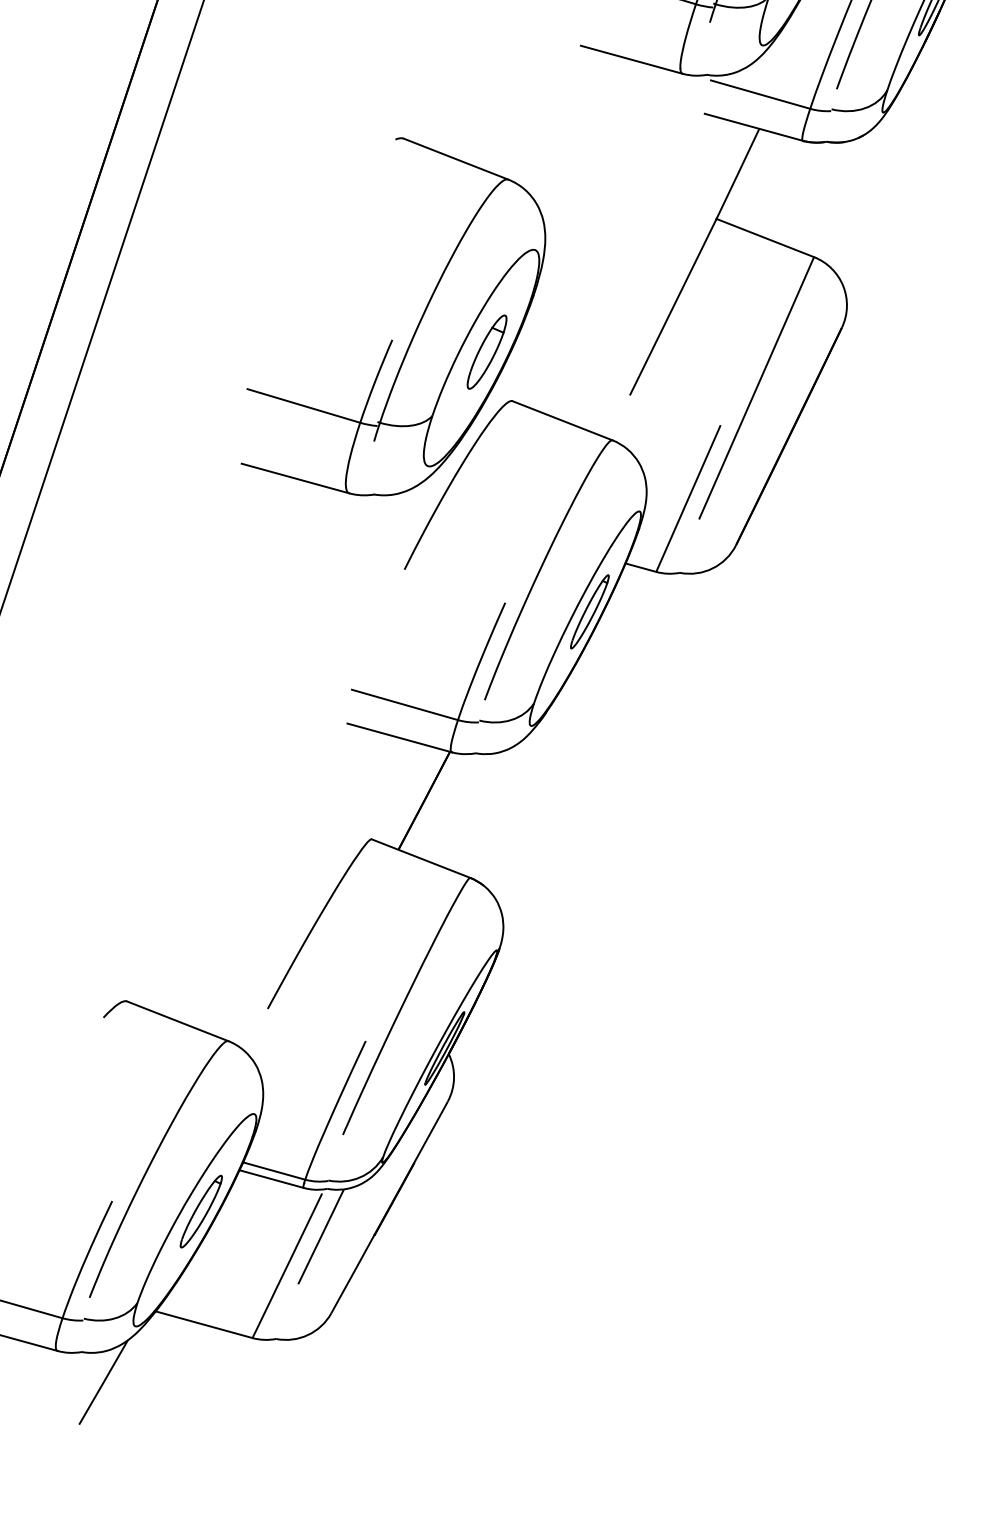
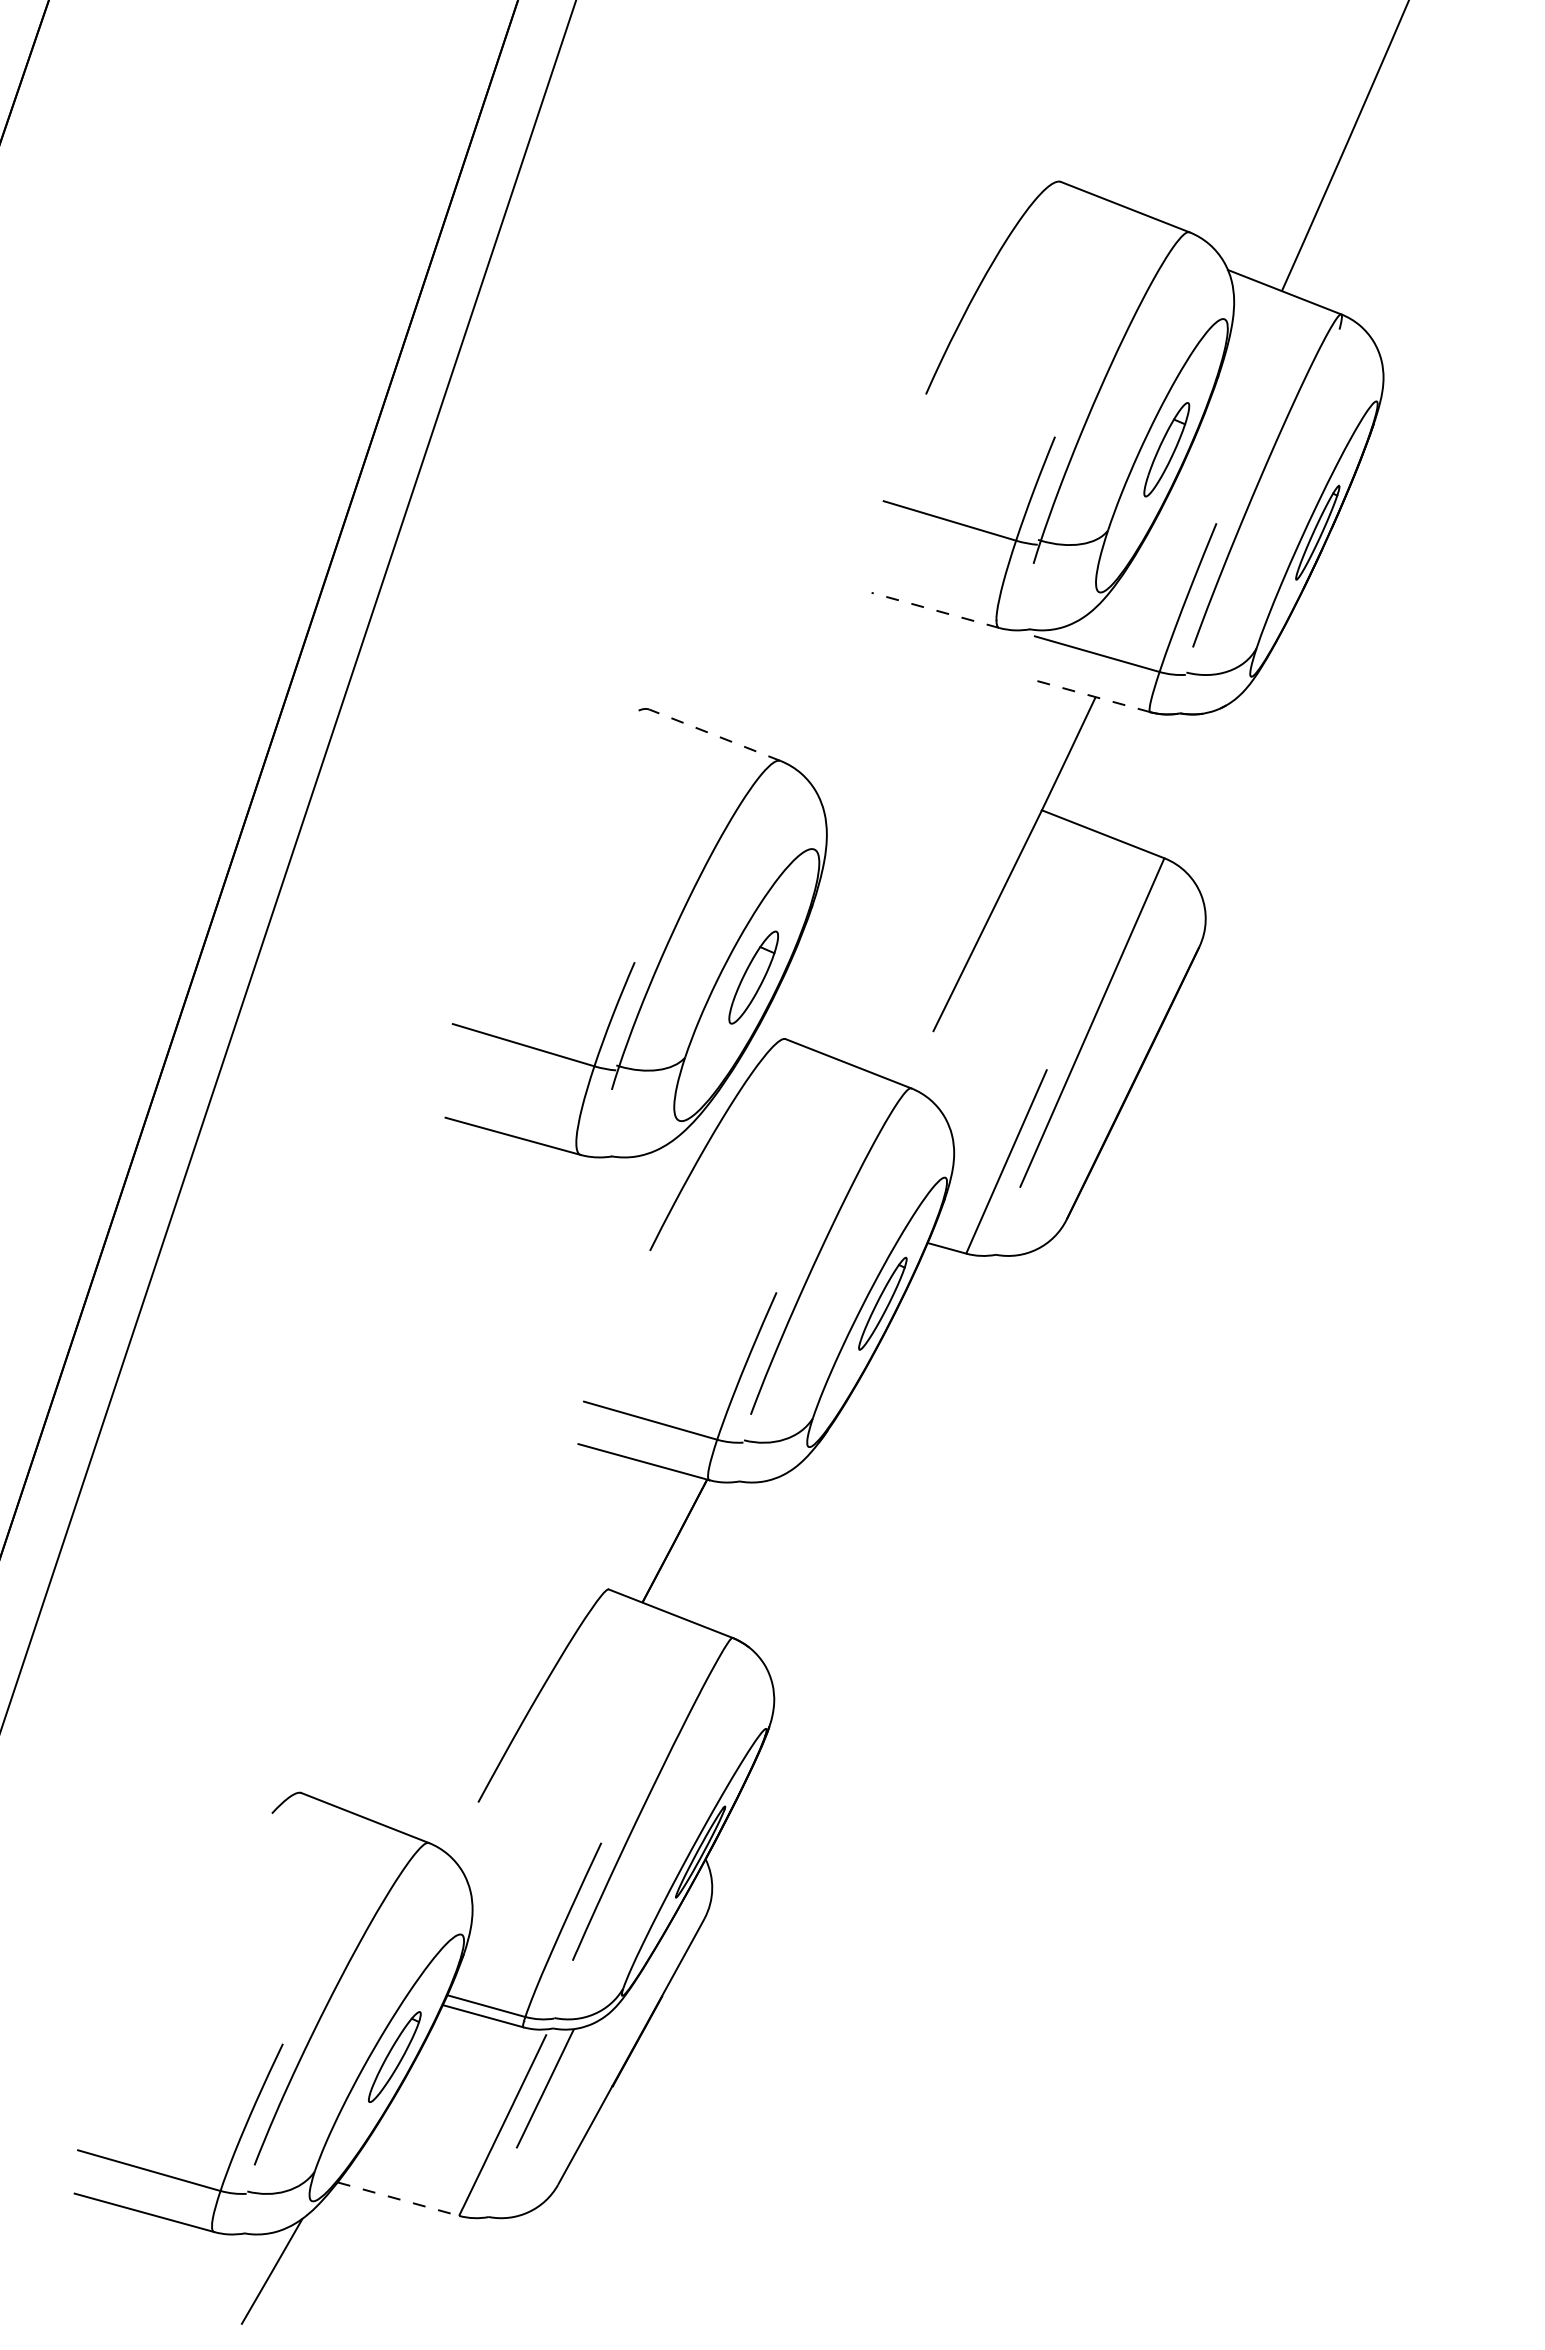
line: (631, 59) -> (934, 610), solid -> dashed
line: (753, 127) -> (1088, 695), solid -> dashed
line: (455, 159) -> (714, 735), solid -> dashed
line: (204, 1325) -> (398, 2199), solid -> dashed

